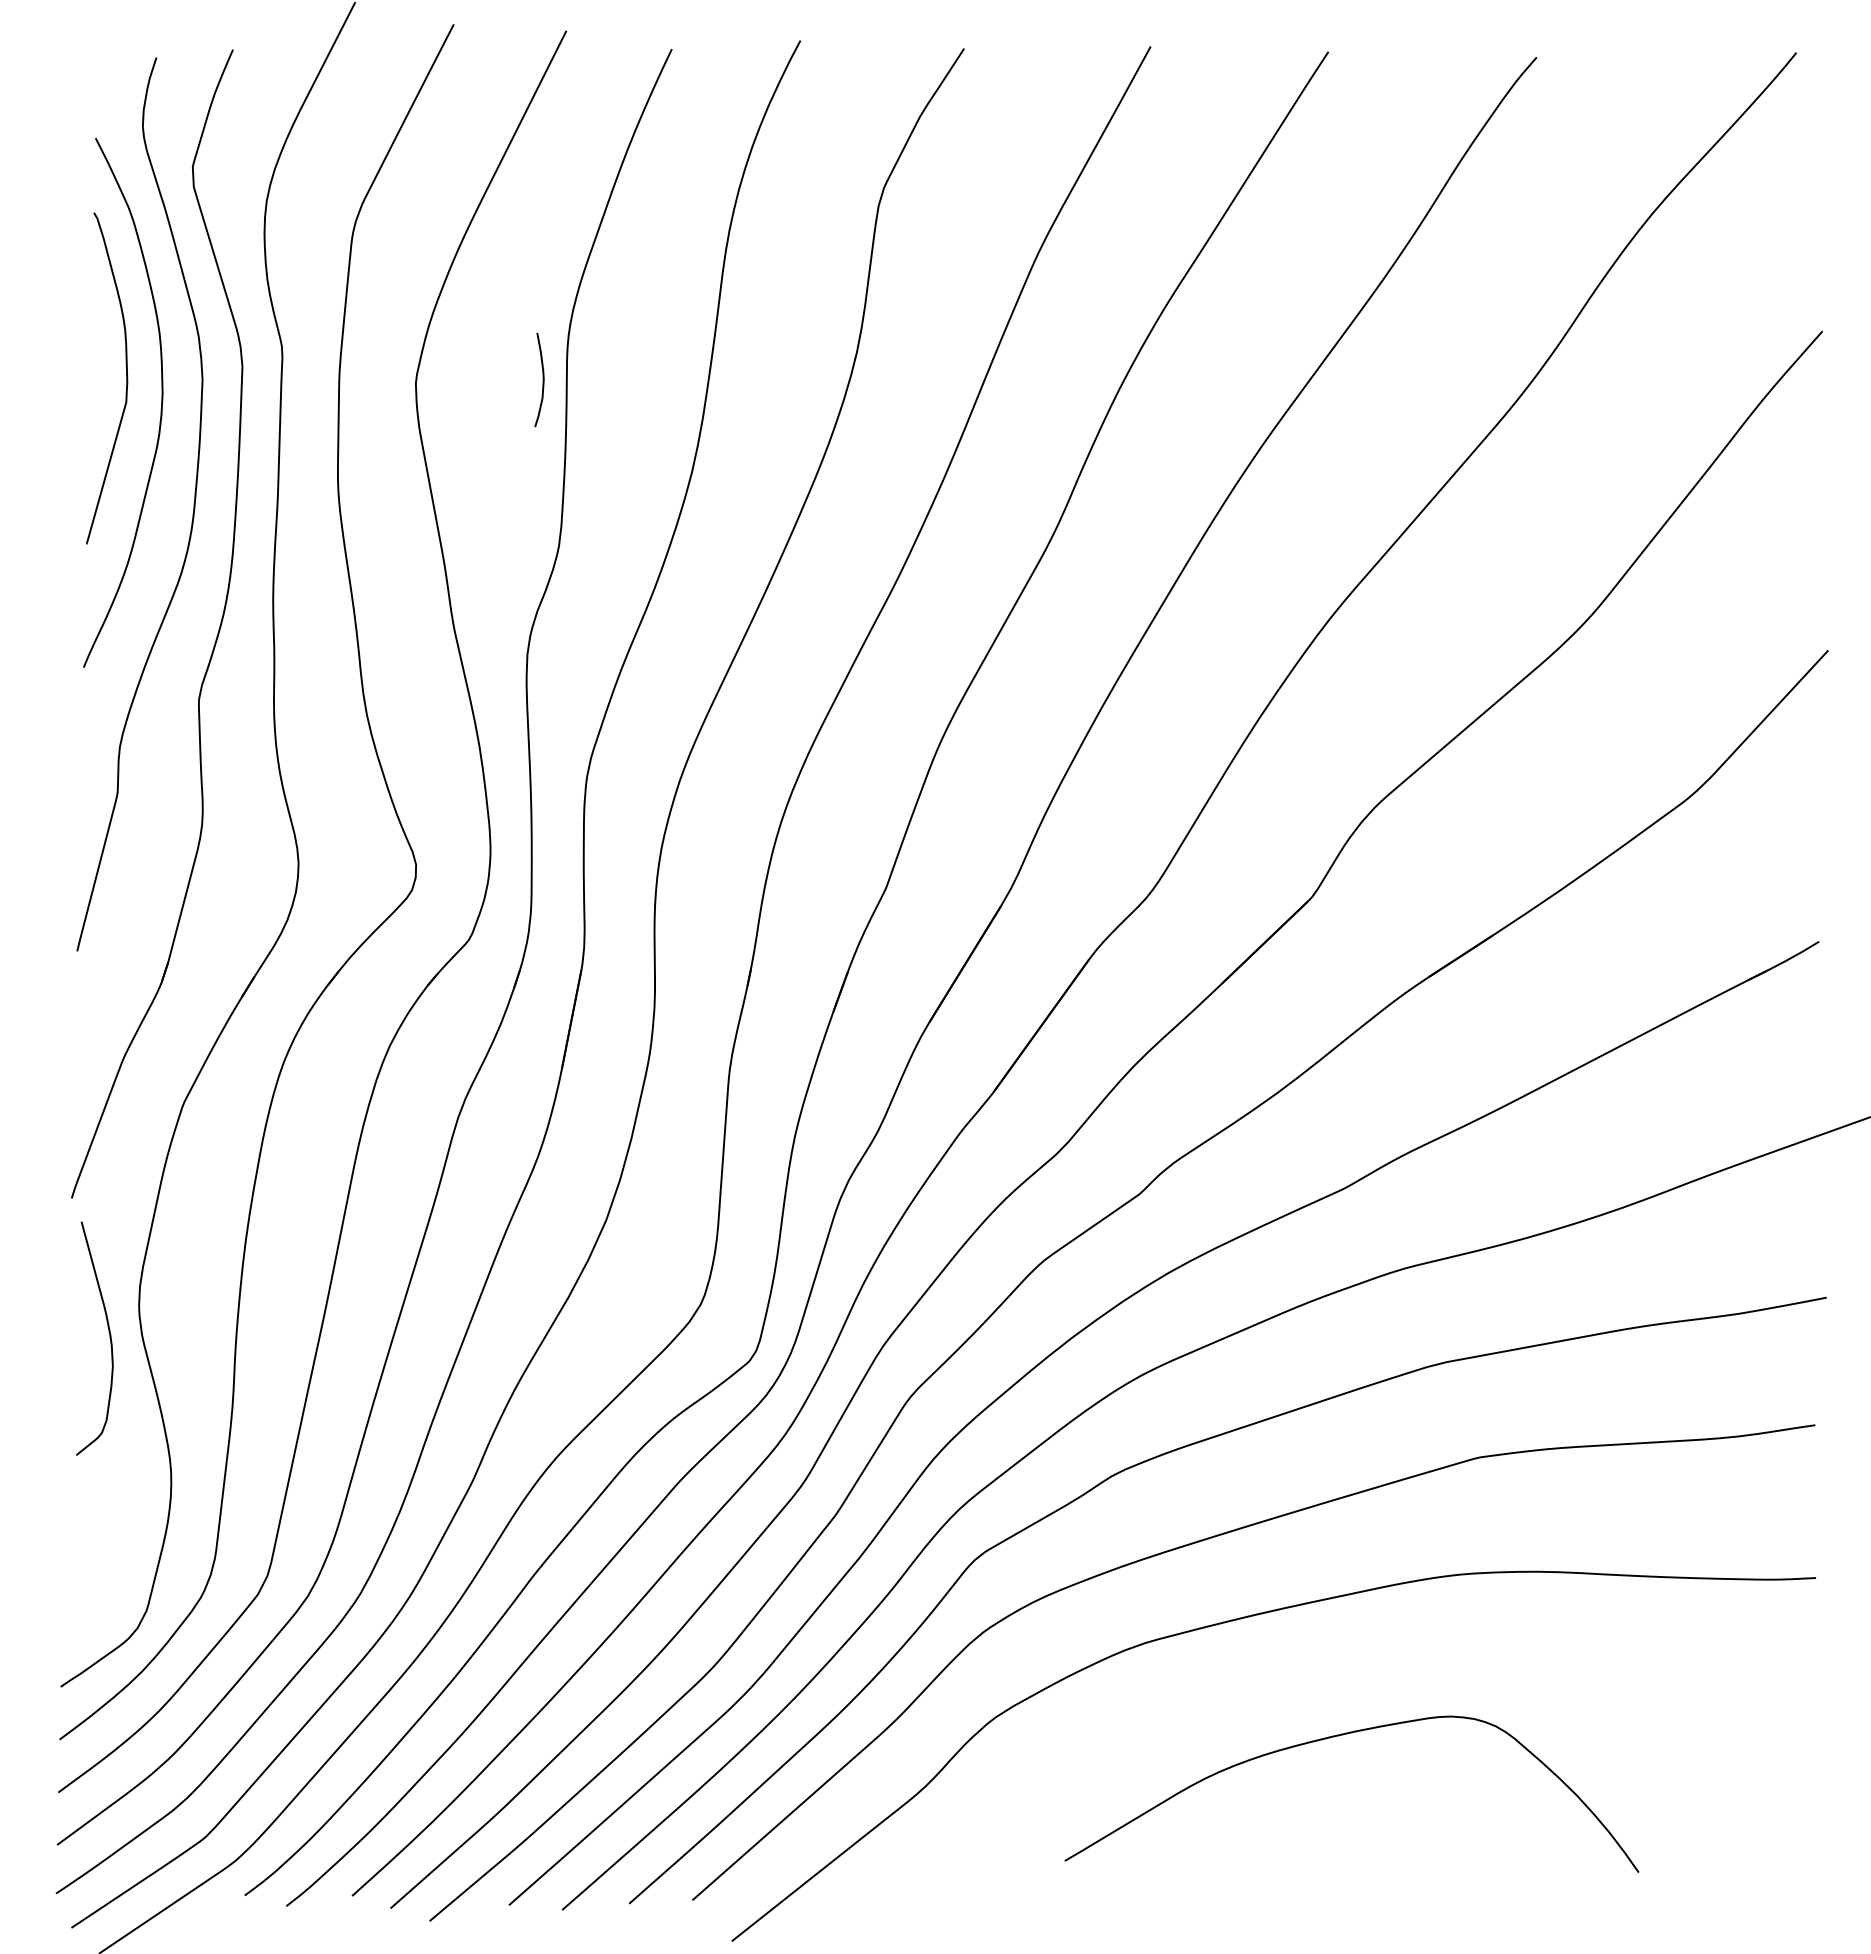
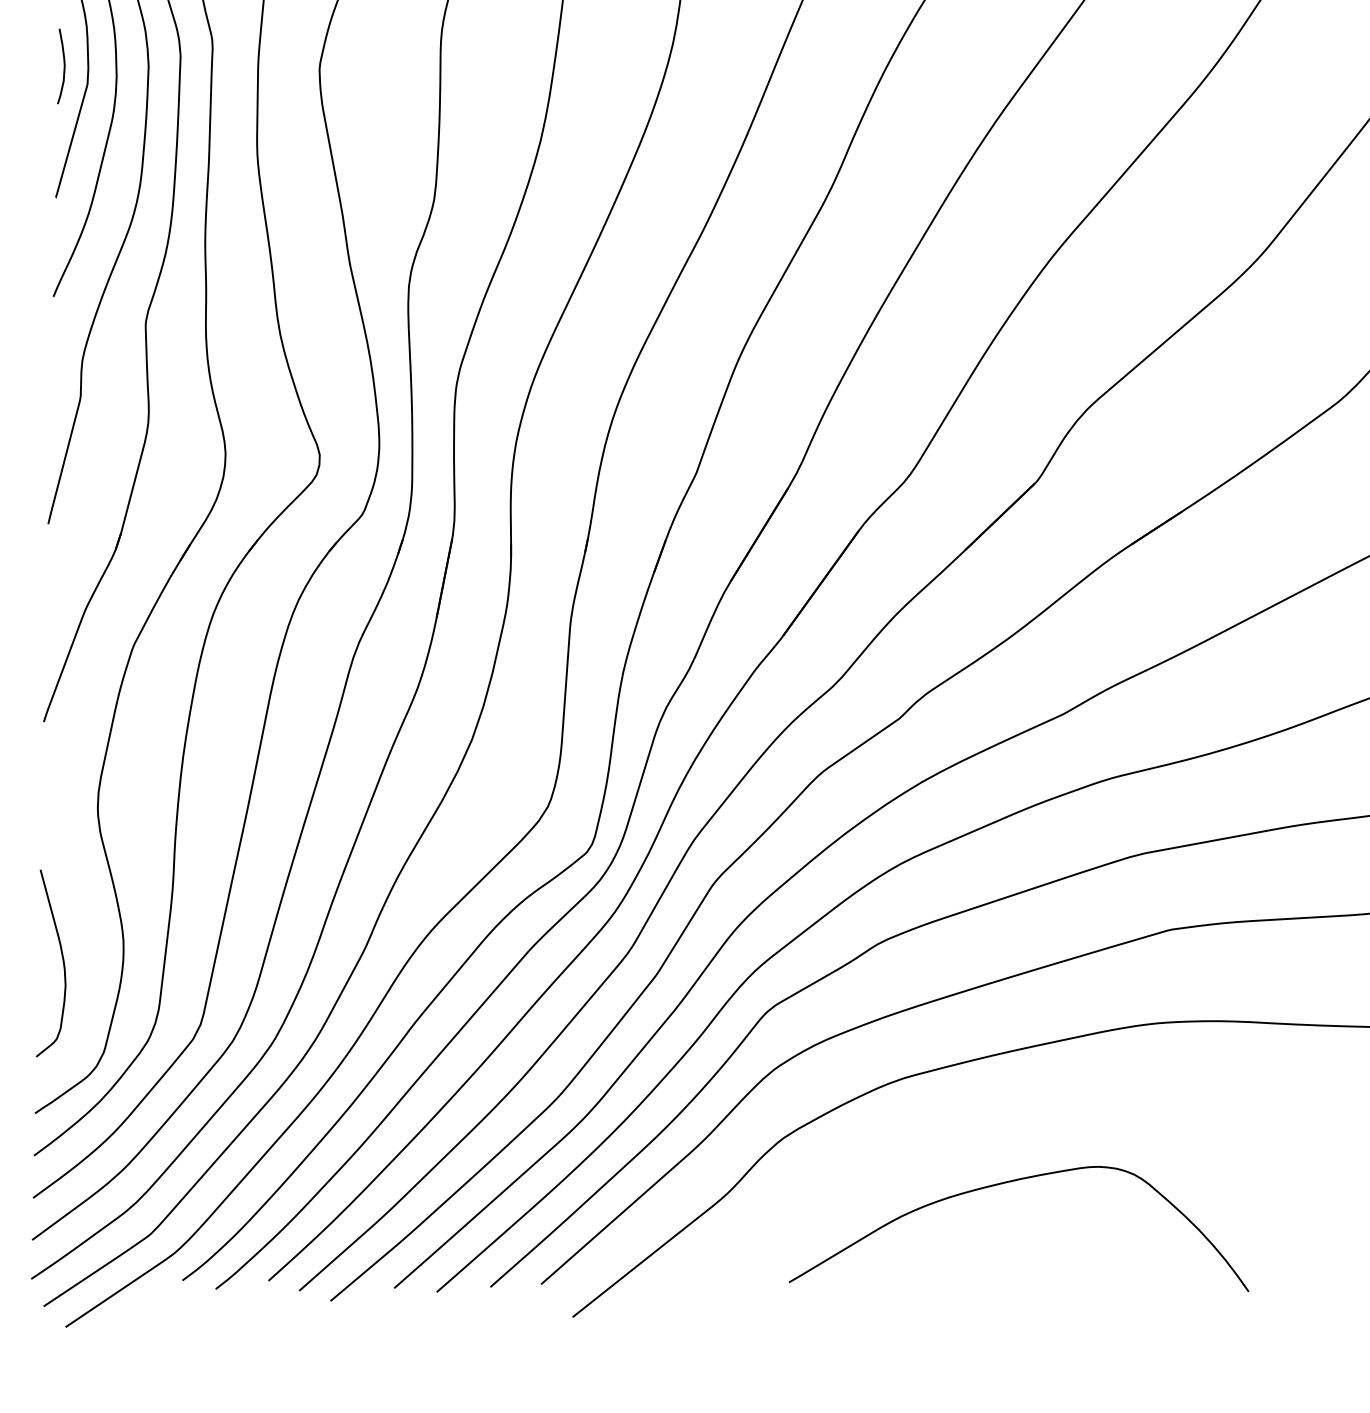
curve: (542, 379) -> (63, 66), moved
curve: (109, 1338) -> (62, 963), moved
curve: (1338, 1736) -> (1008, 1182), moved

